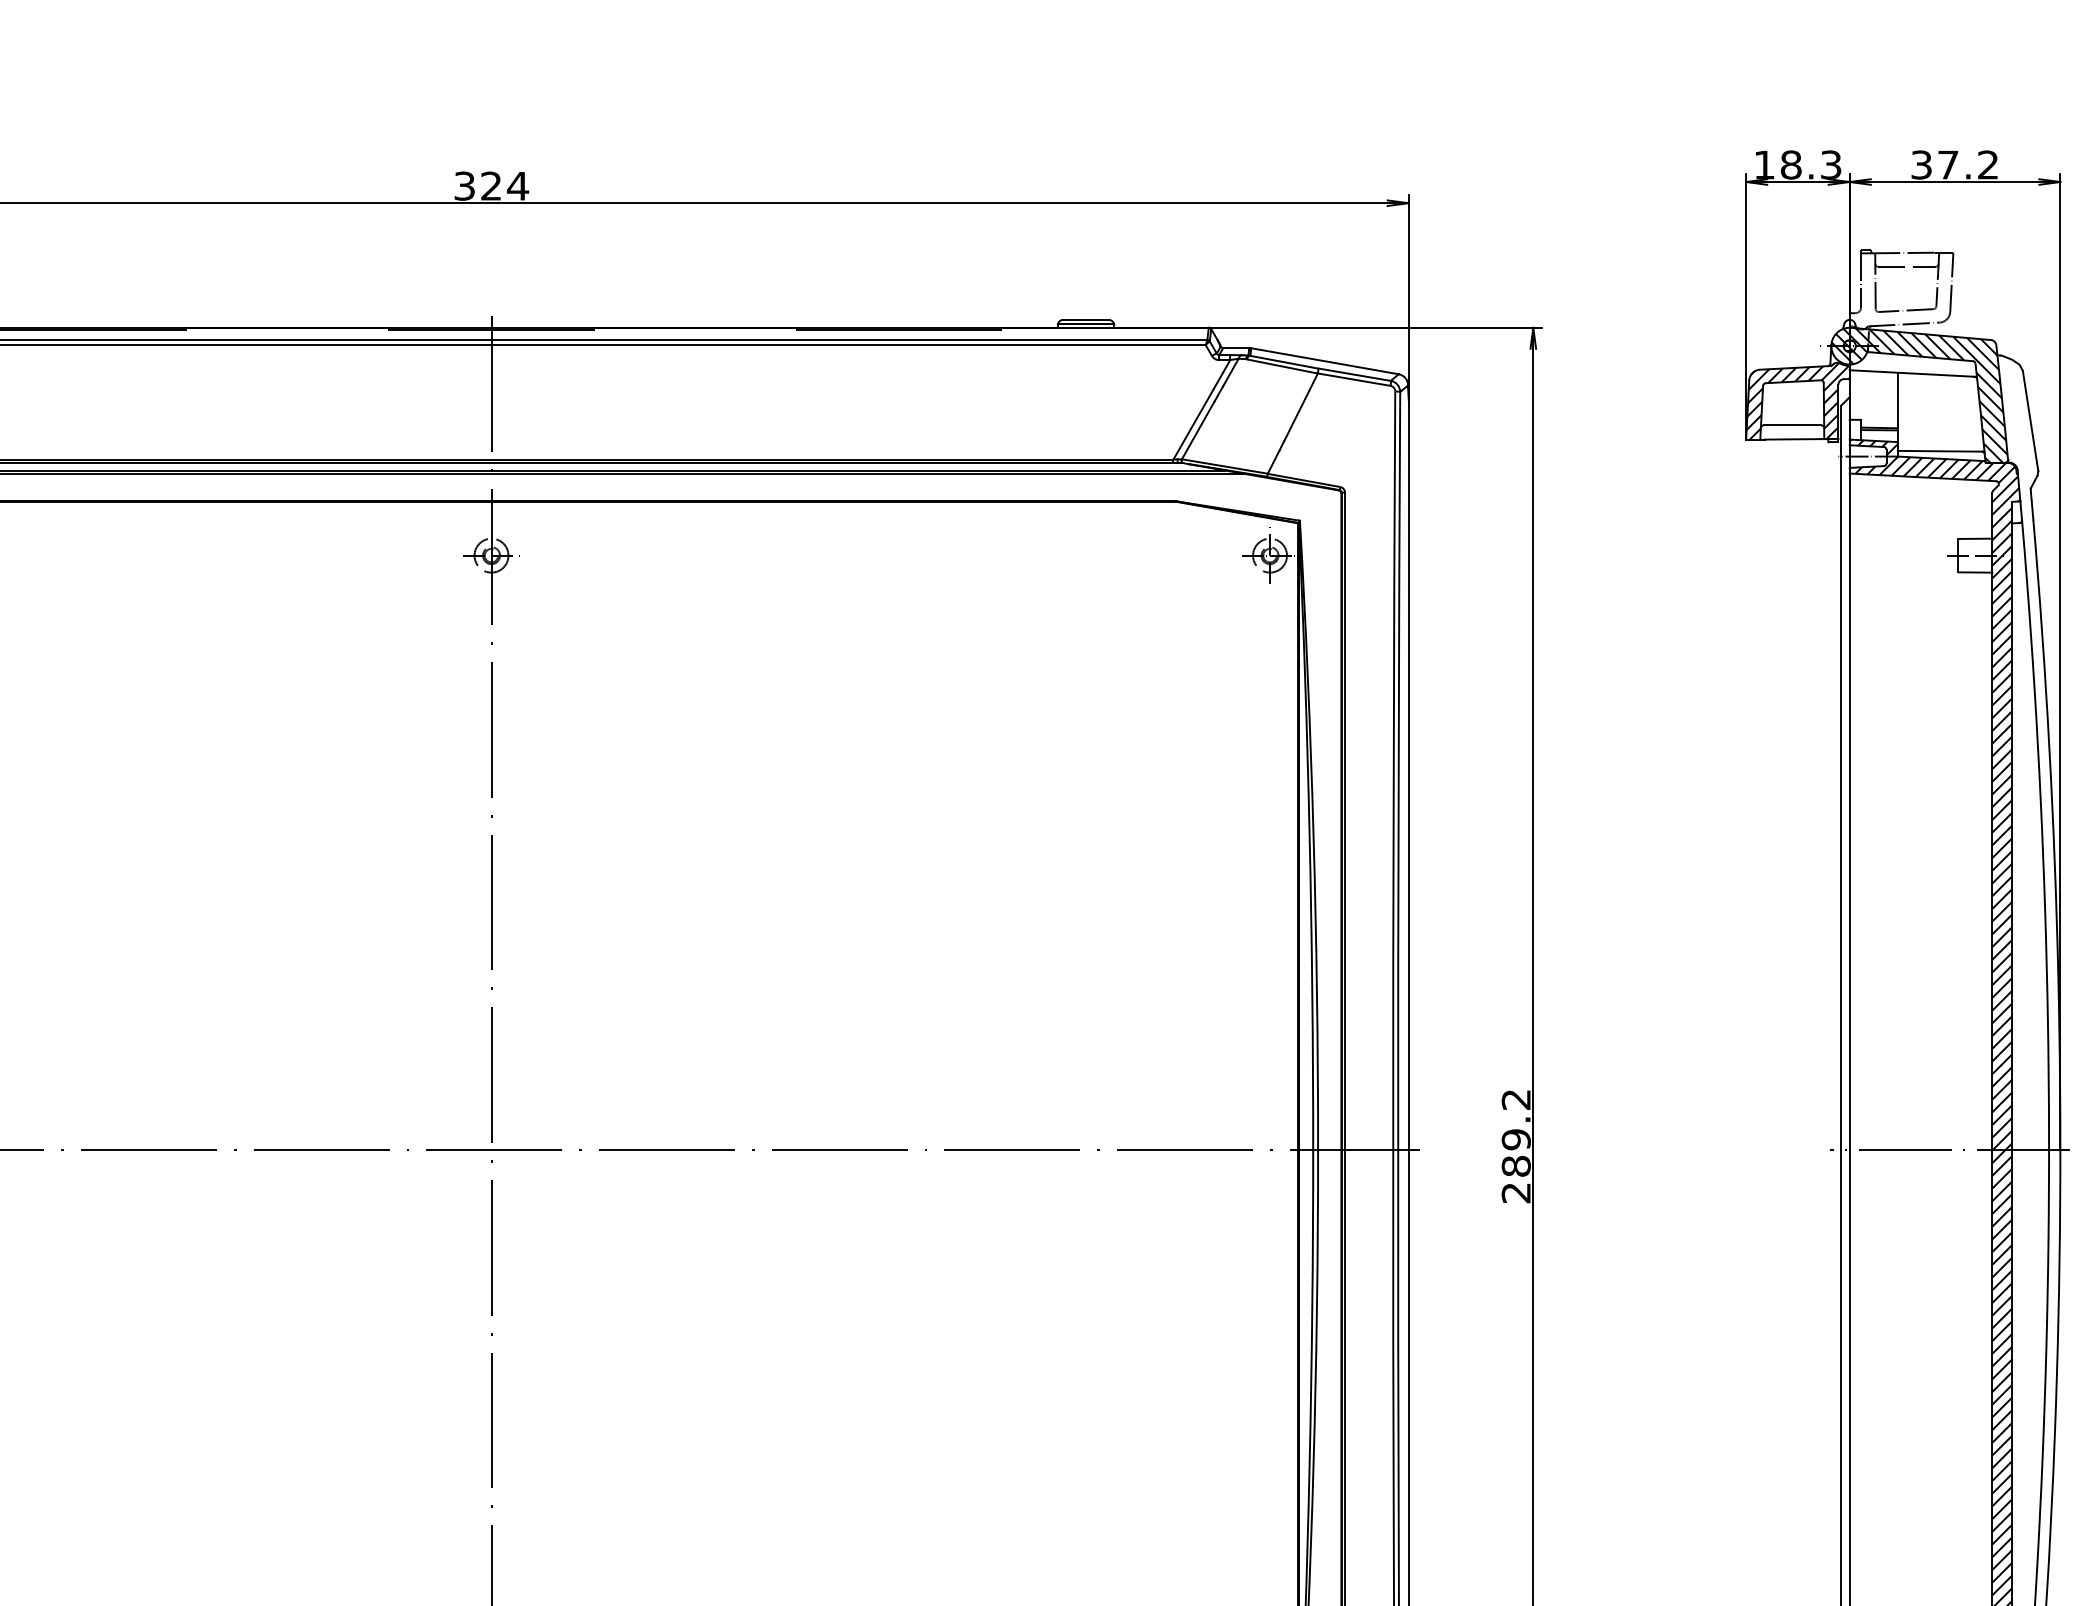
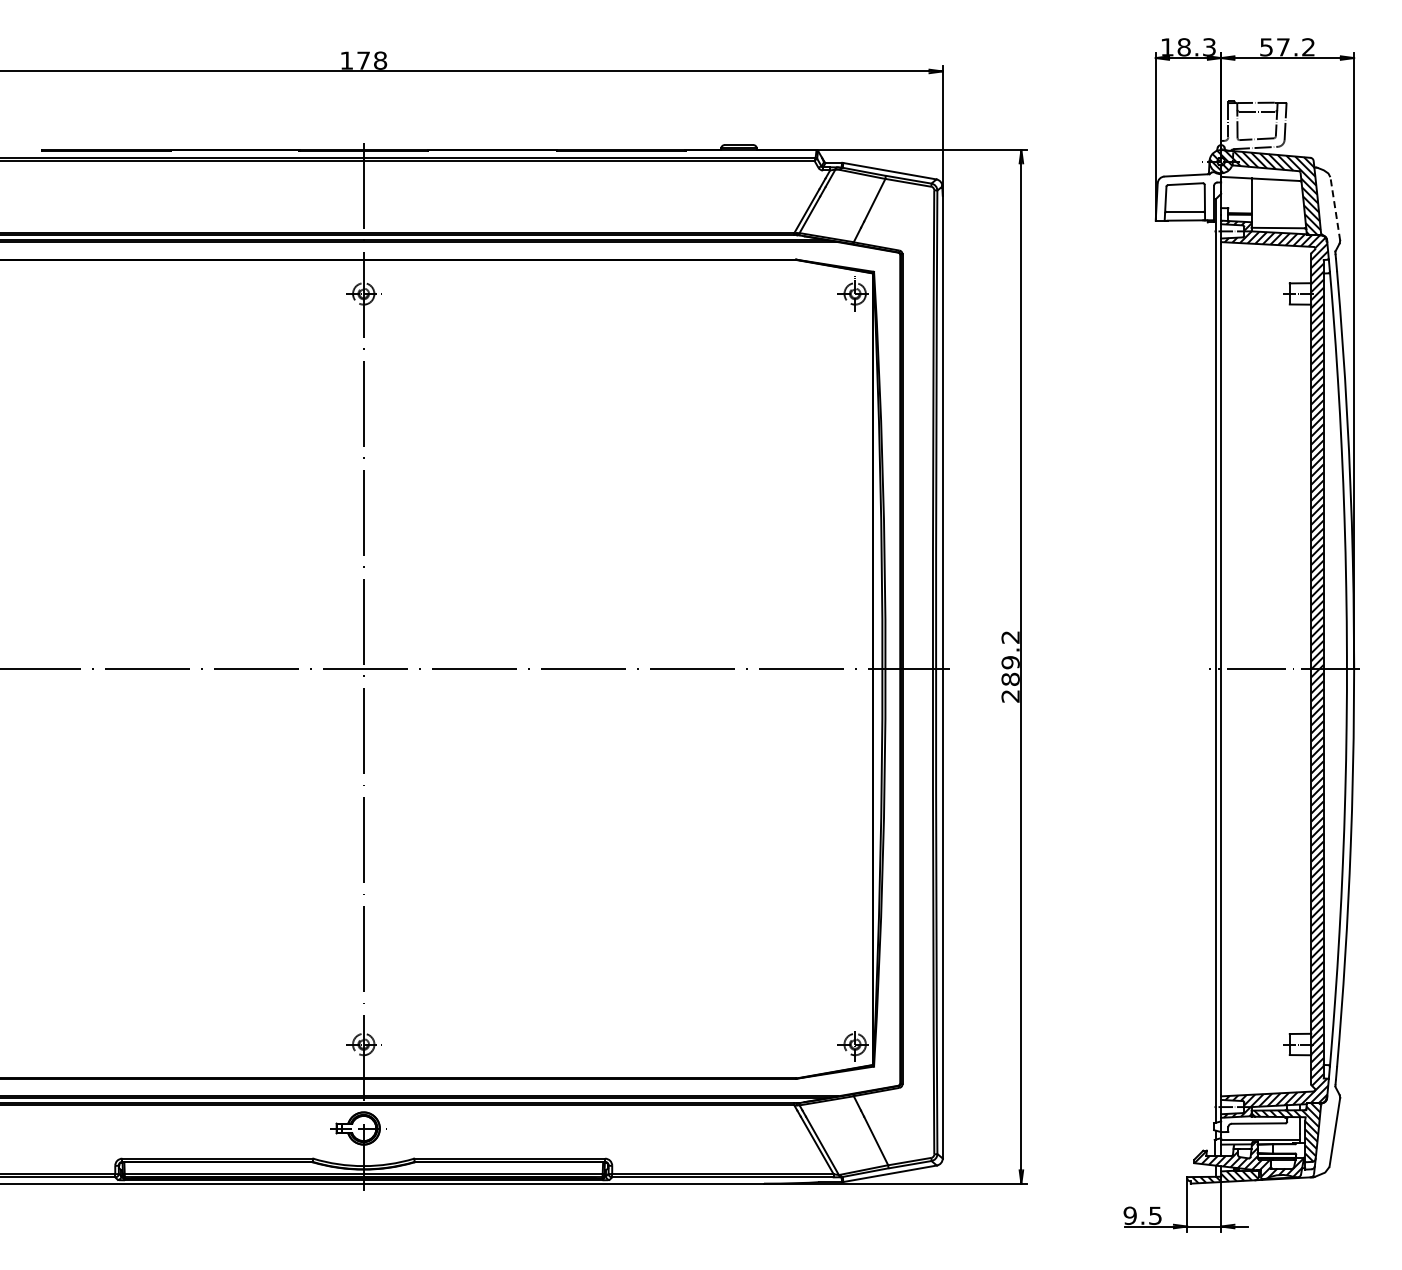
text: (1921, 163) -> (1266, 46), 37.2 -> 57.2
text: (491, 185) -> (363, 60), 324 -> 178
hatch: (1798, 401) -> (1188, 196), removed
line: (2030, 420) -> (1335, 208), solid -> dashed

